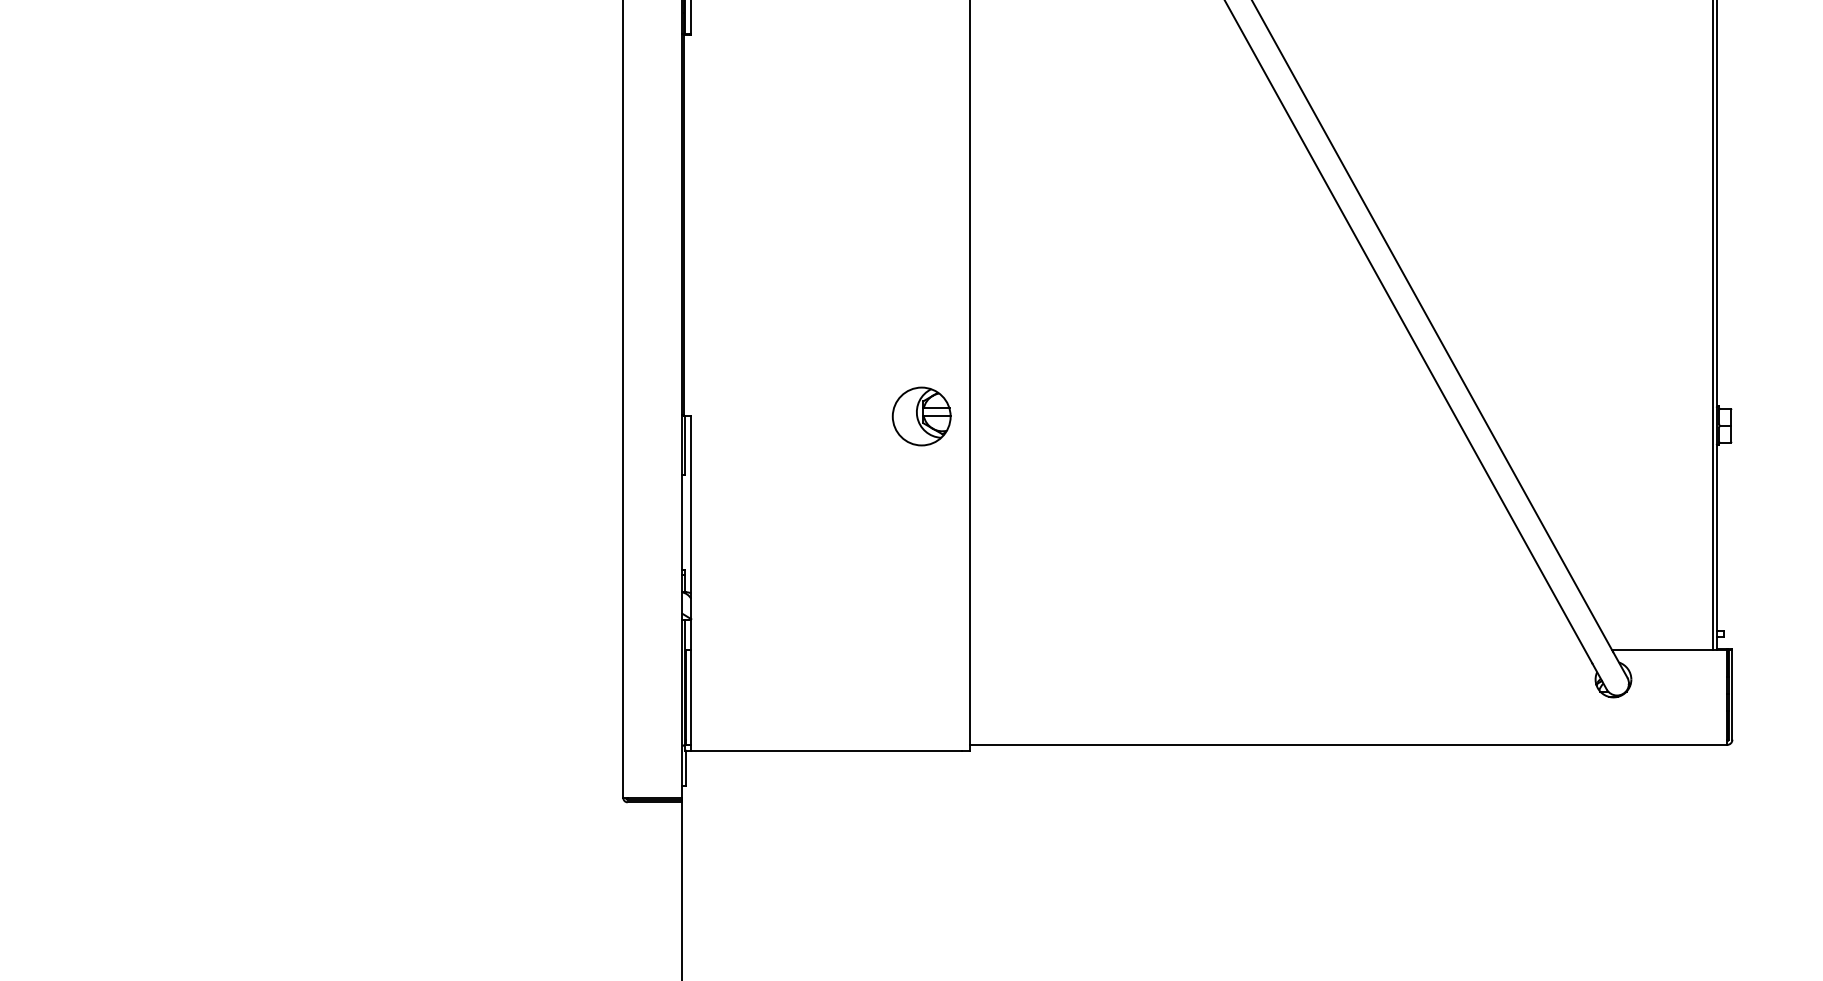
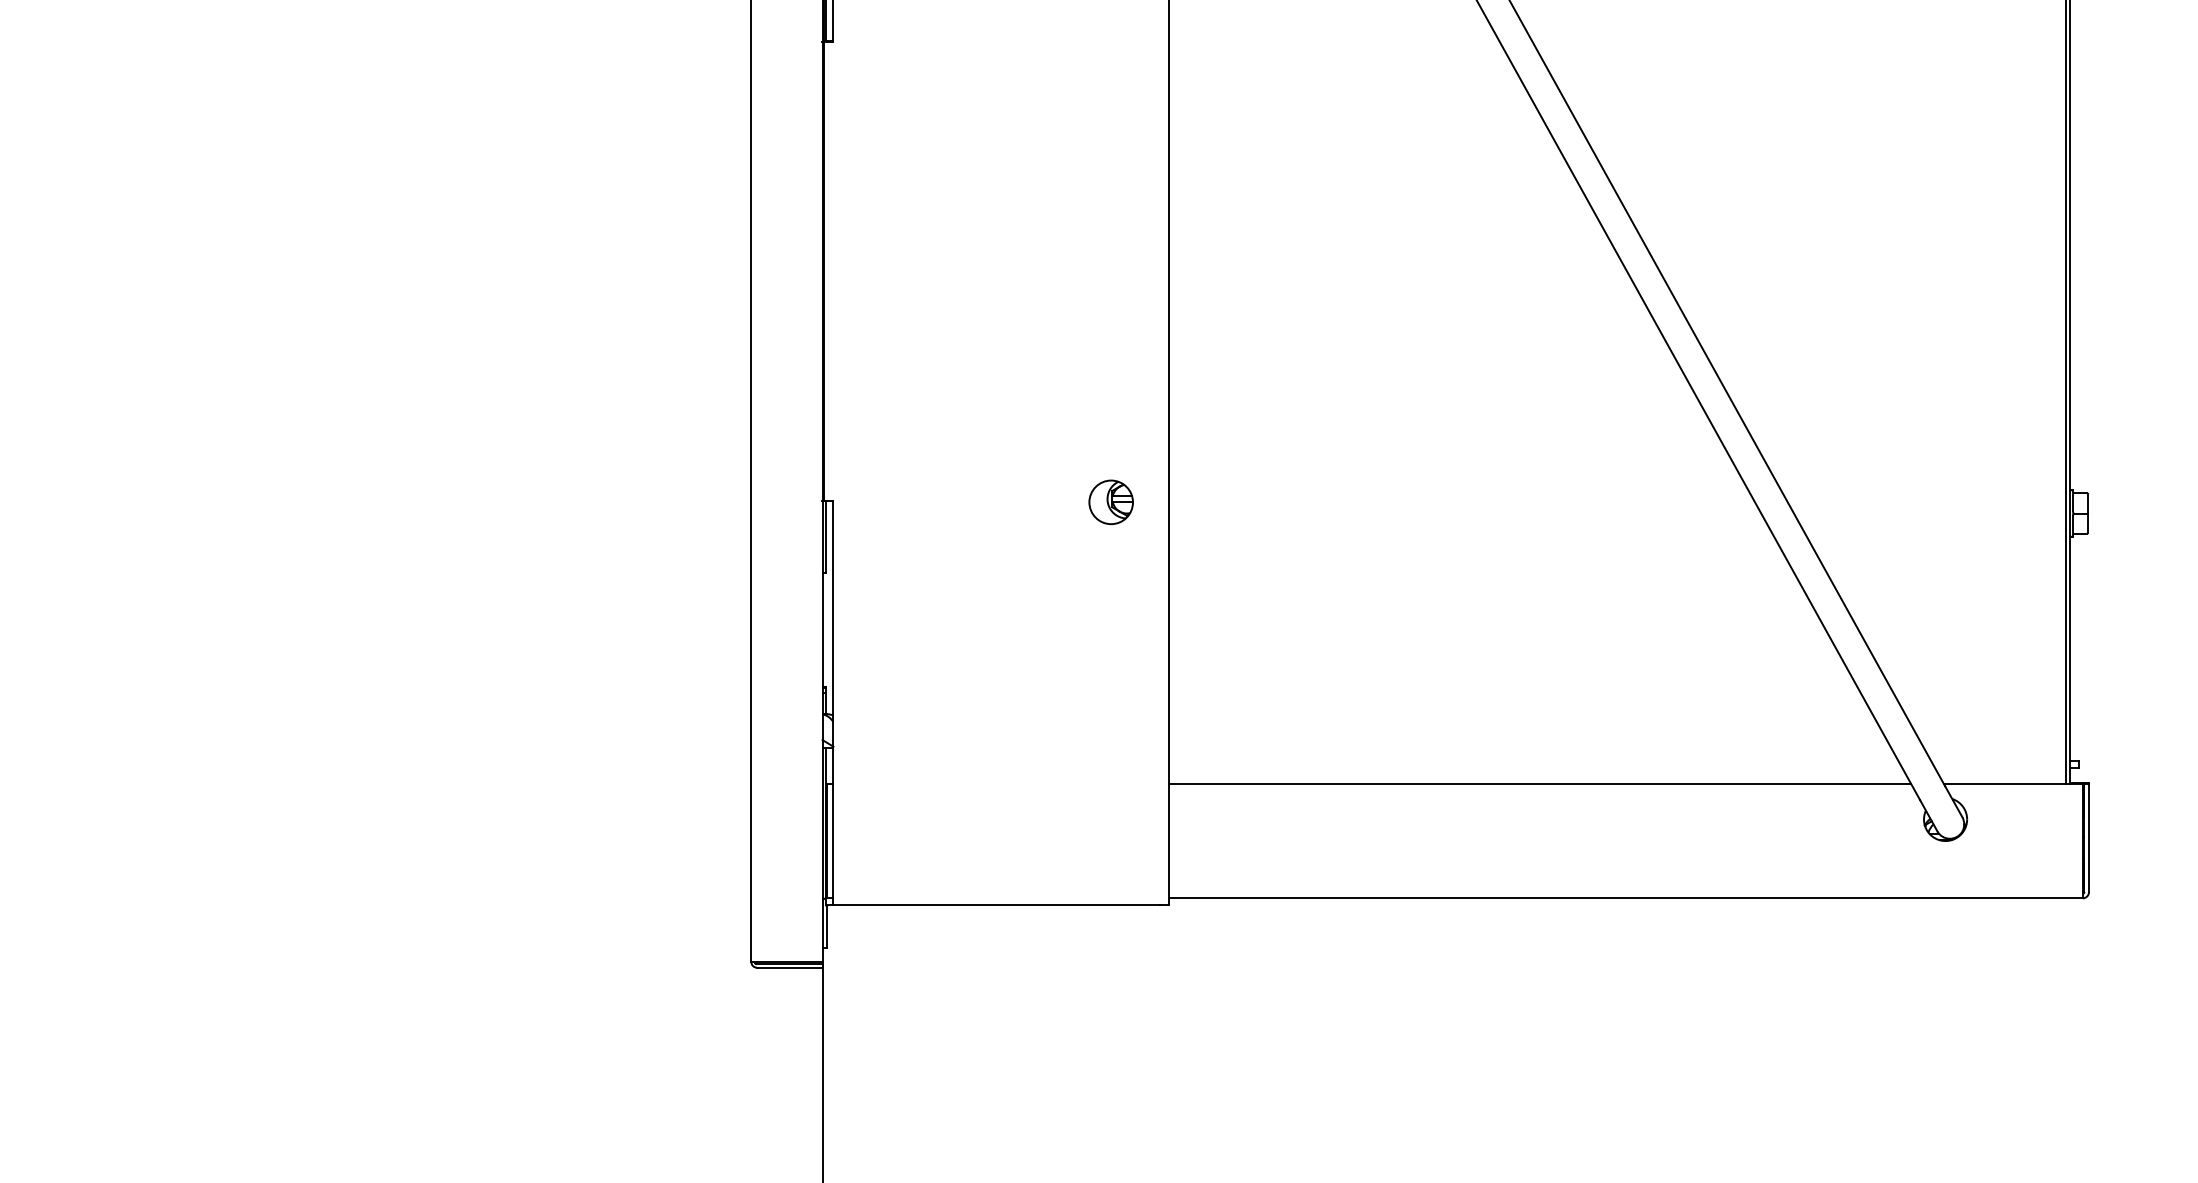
part: (921, 416) -> (1110, 502), size x0.62
line: (1276, 649) -> (1539, 783), added

